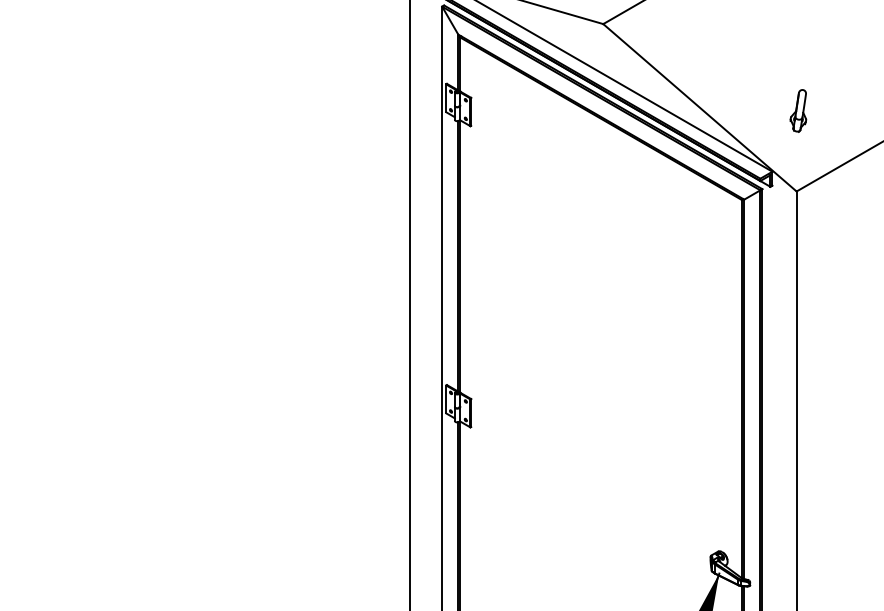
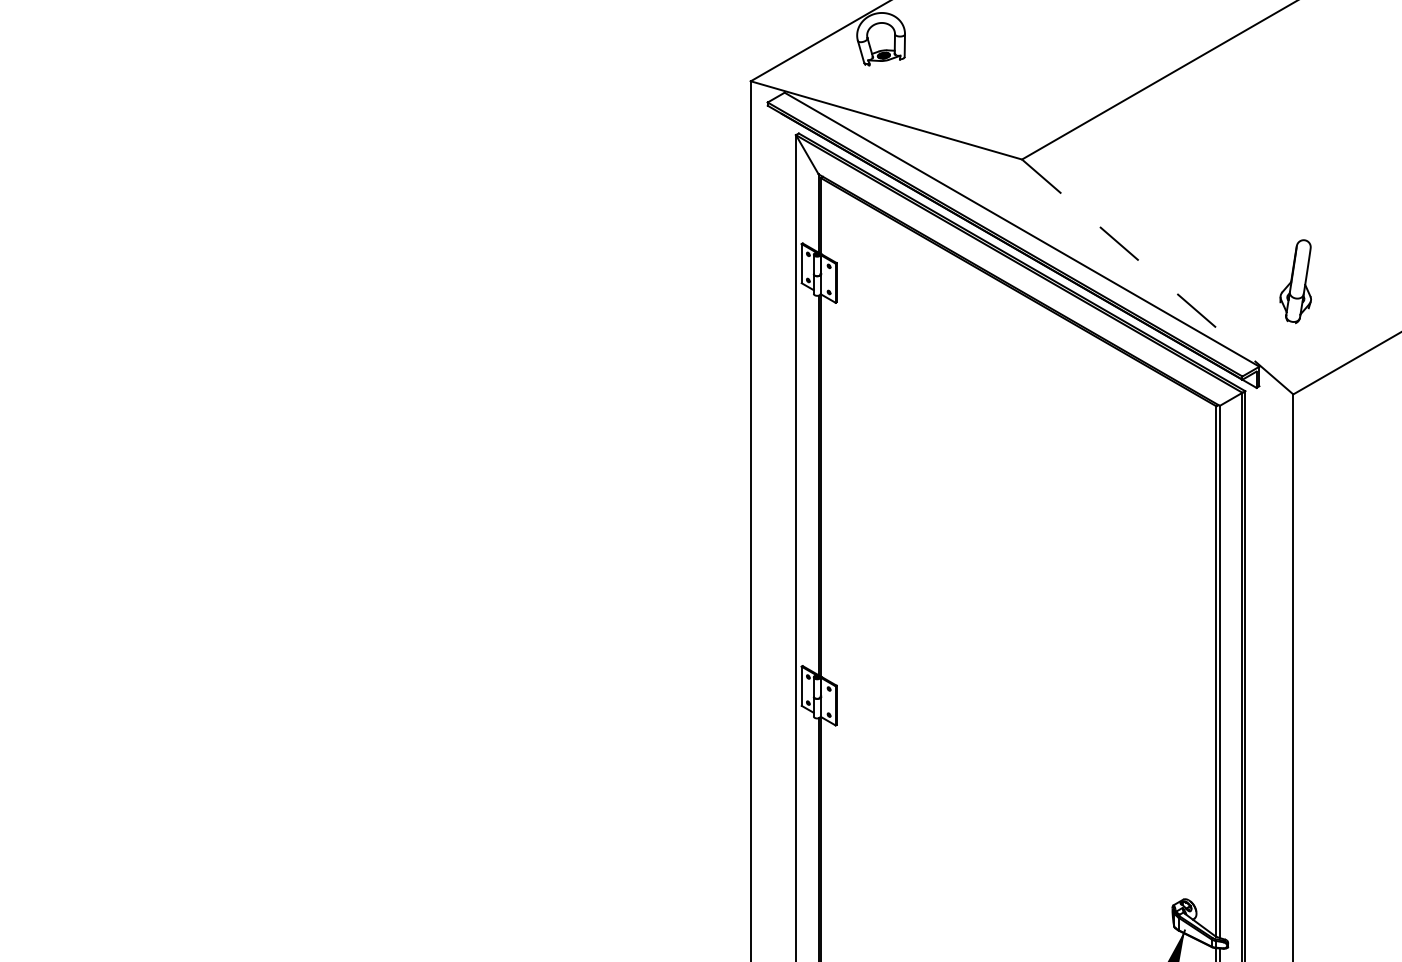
line: (699, 107) -> (1157, 276), solid -> dashed
part: (798, 111) -> (1295, 281), size x1.4

